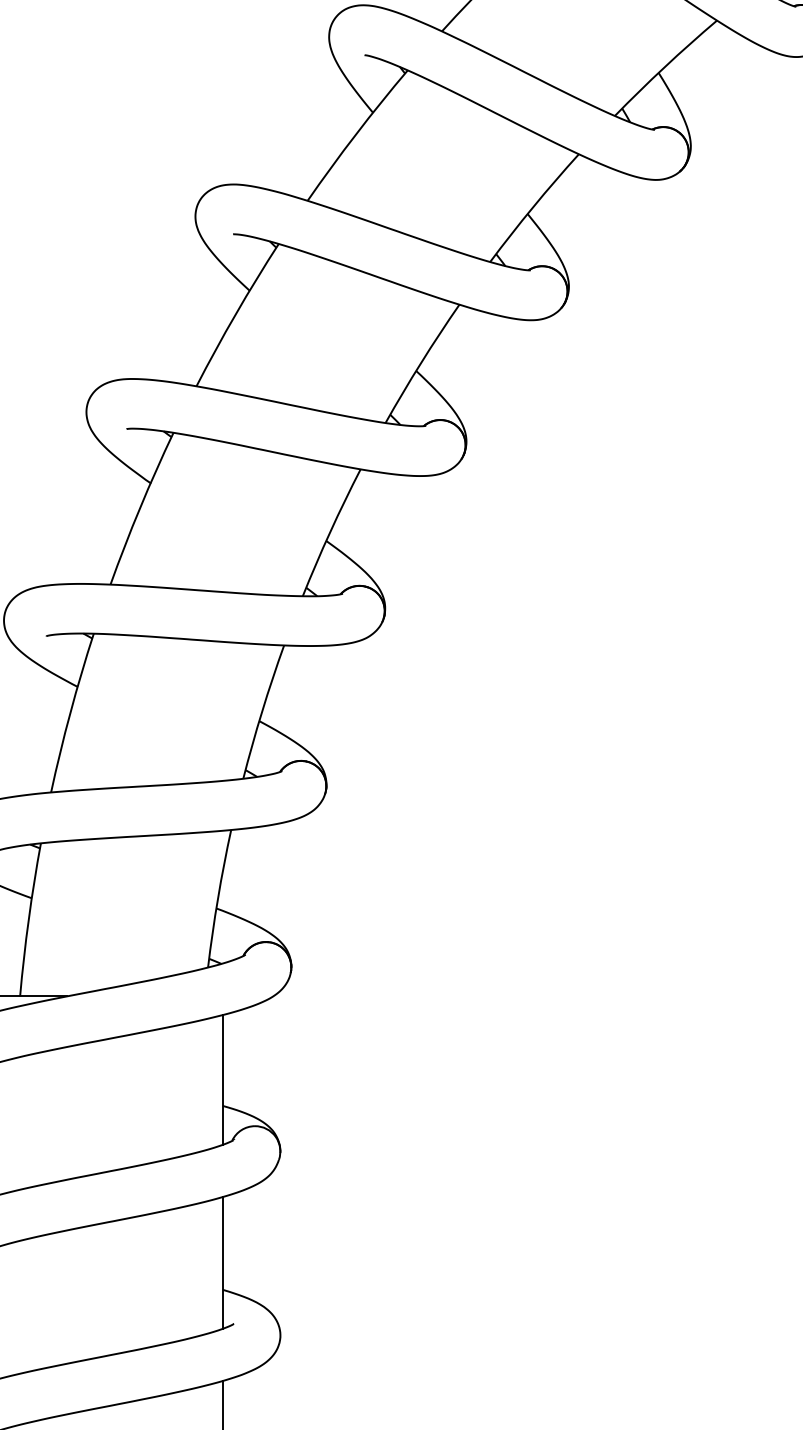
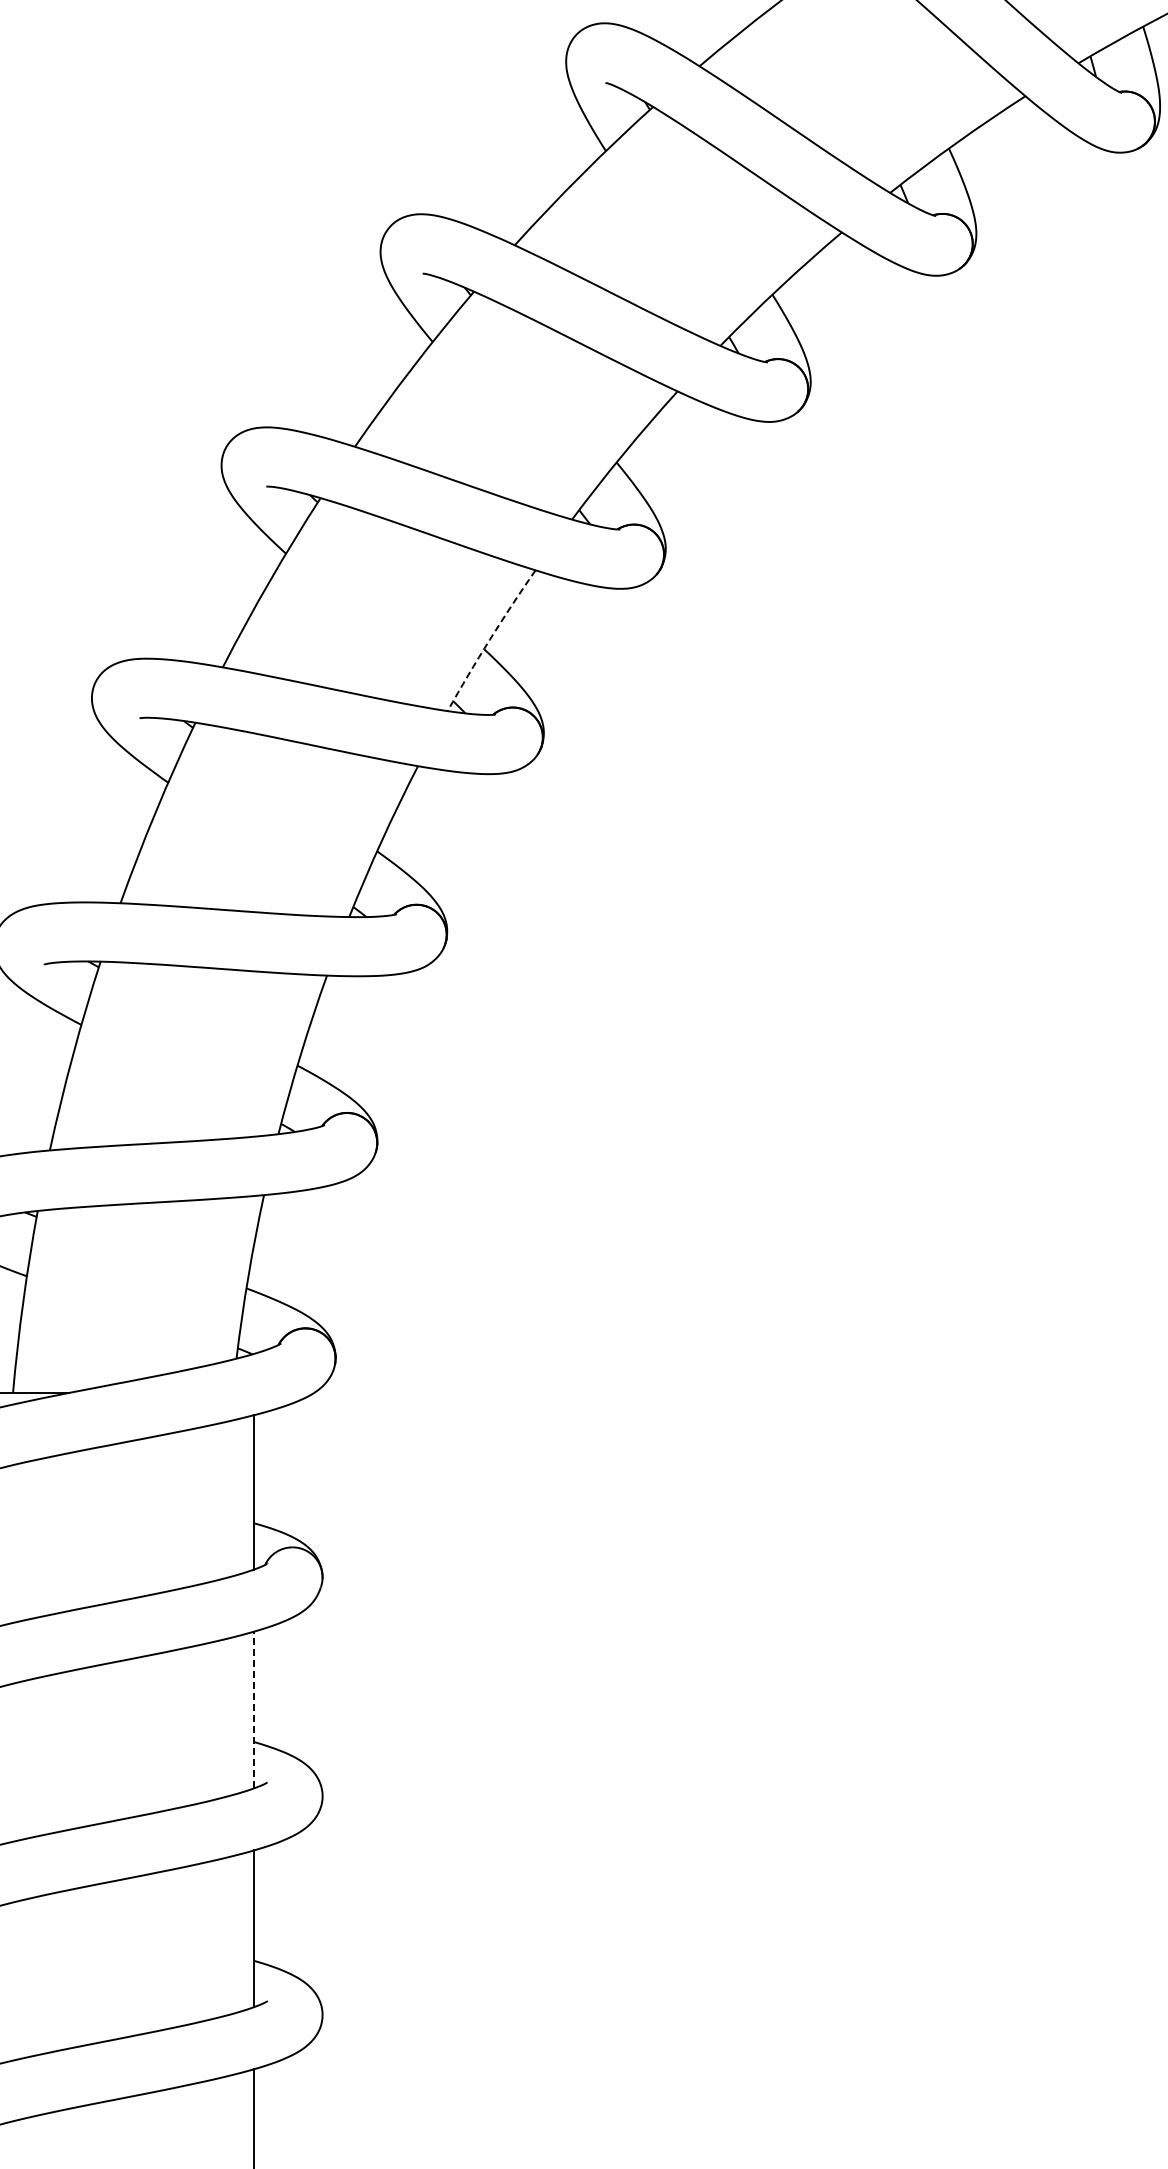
arc: (420, 362) -> (489, 639), solid -> dashed
line: (223, 1262) -> (254, 1709), solid -> dashed

